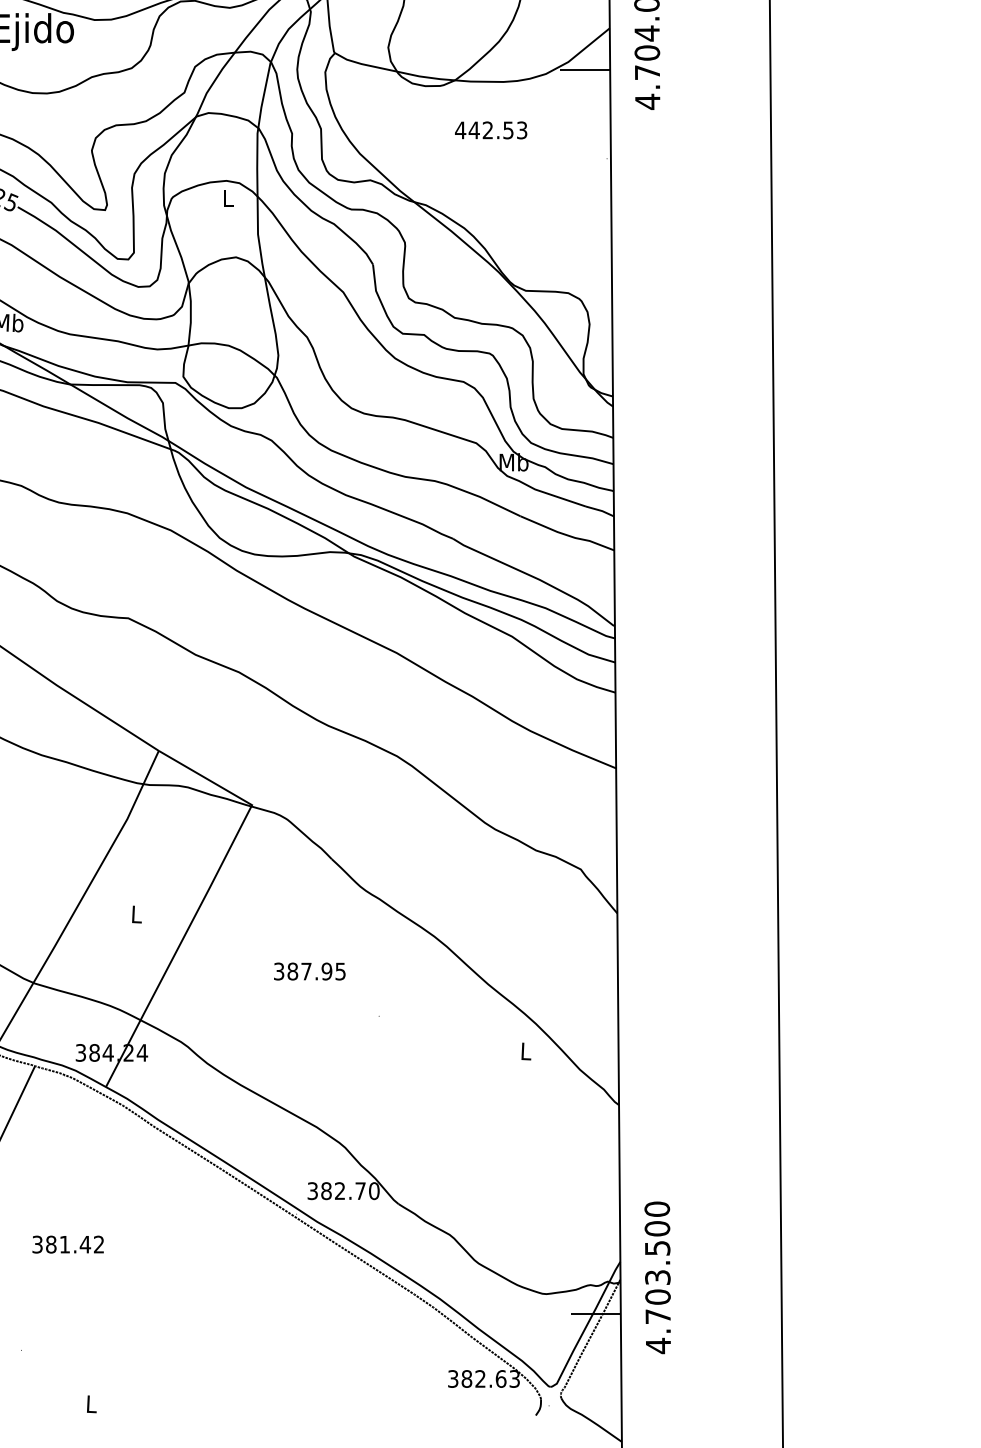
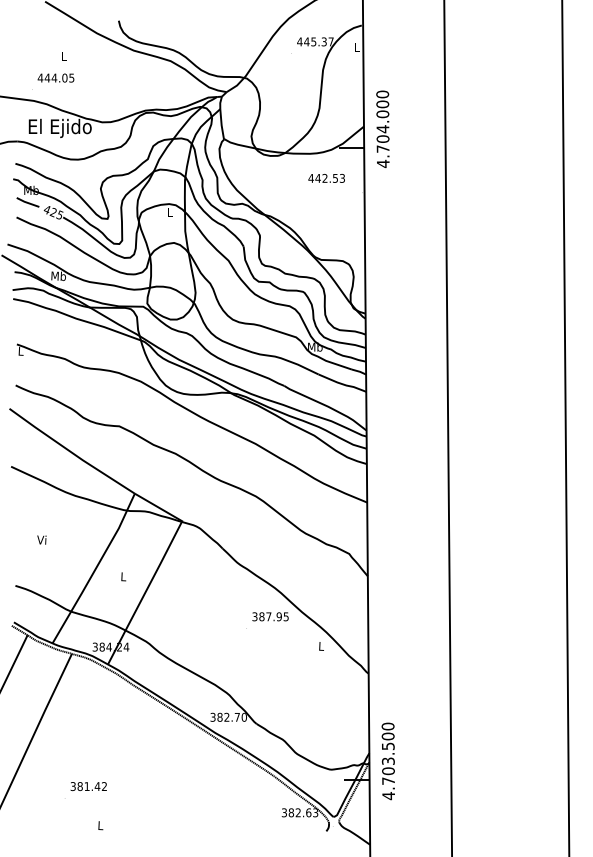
text: (490, 130) -> (326, 178), moved
text: (309, 970) -> (270, 616), moved
text: (67, 1244) -> (88, 786), moved

